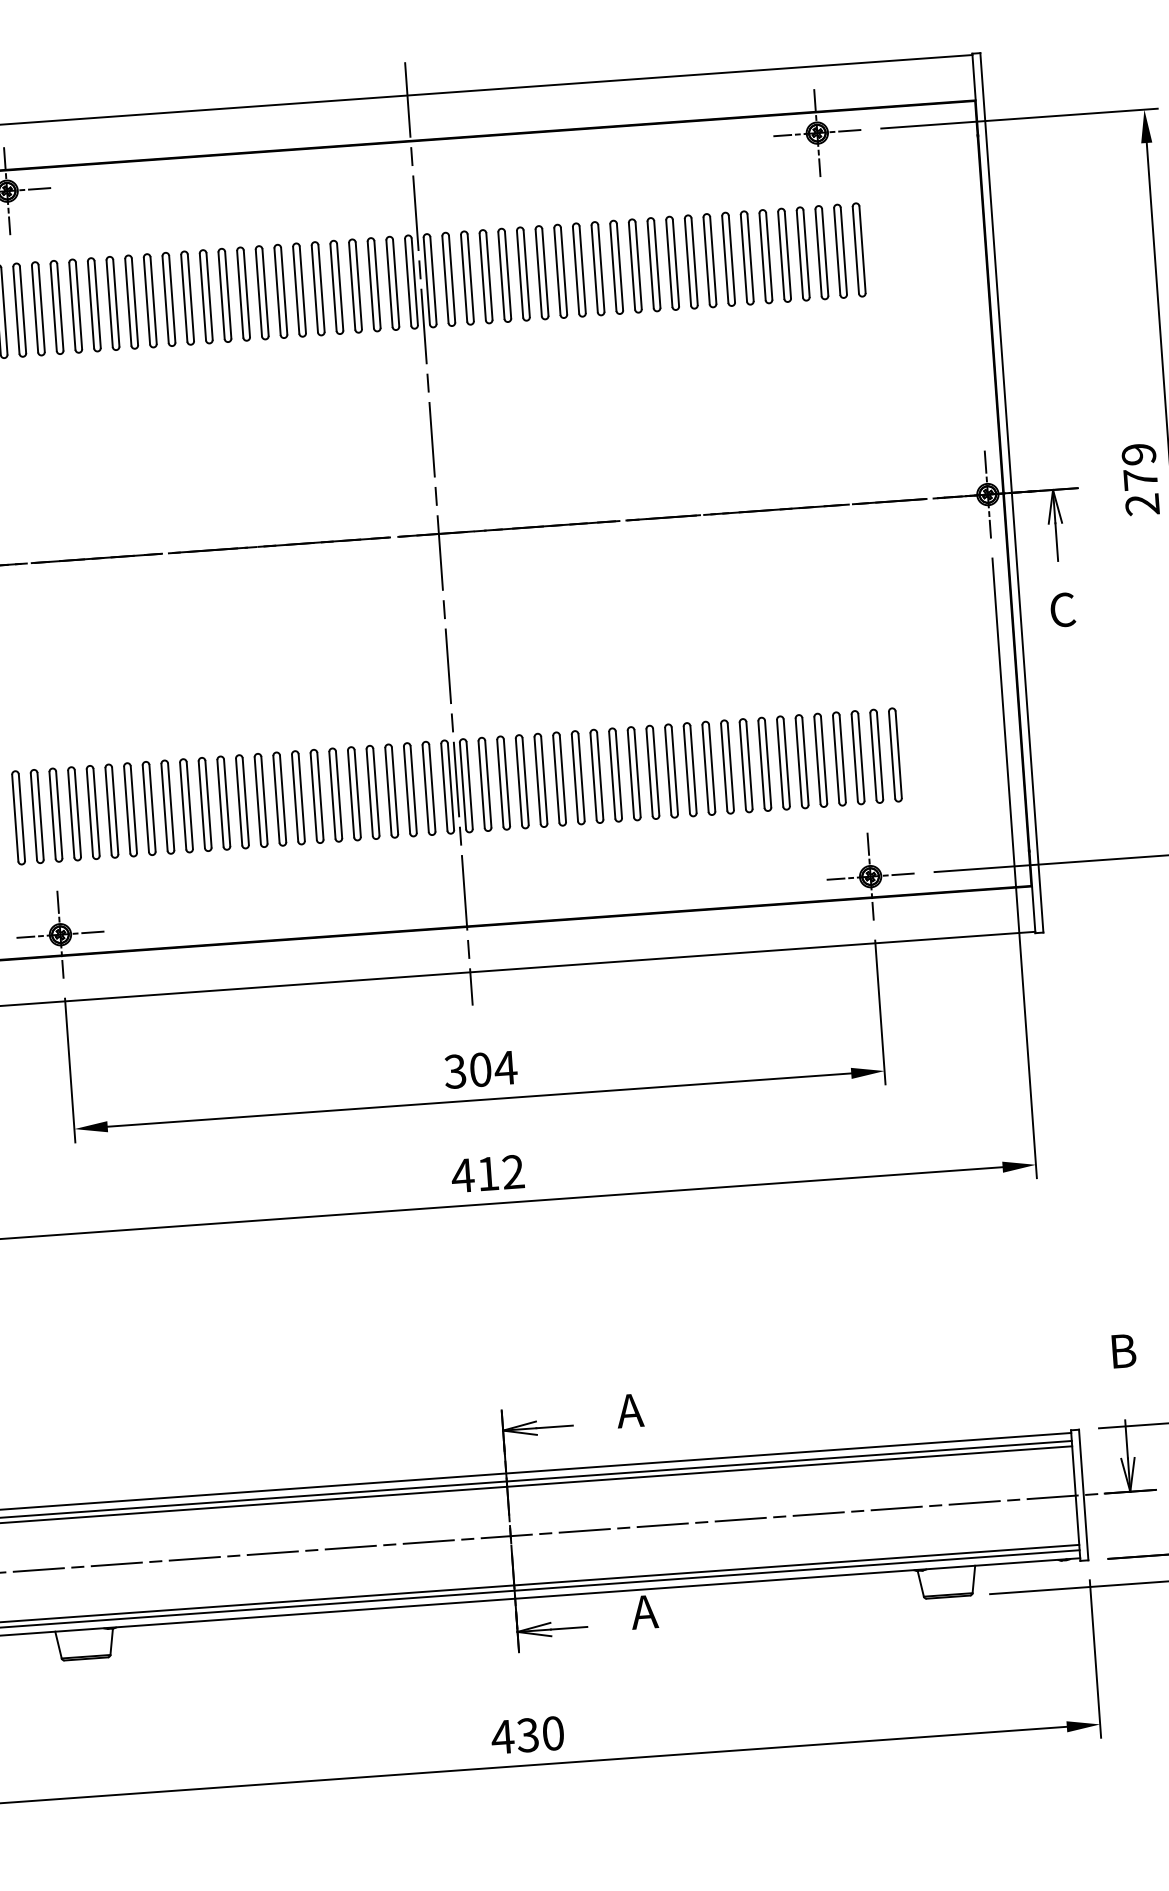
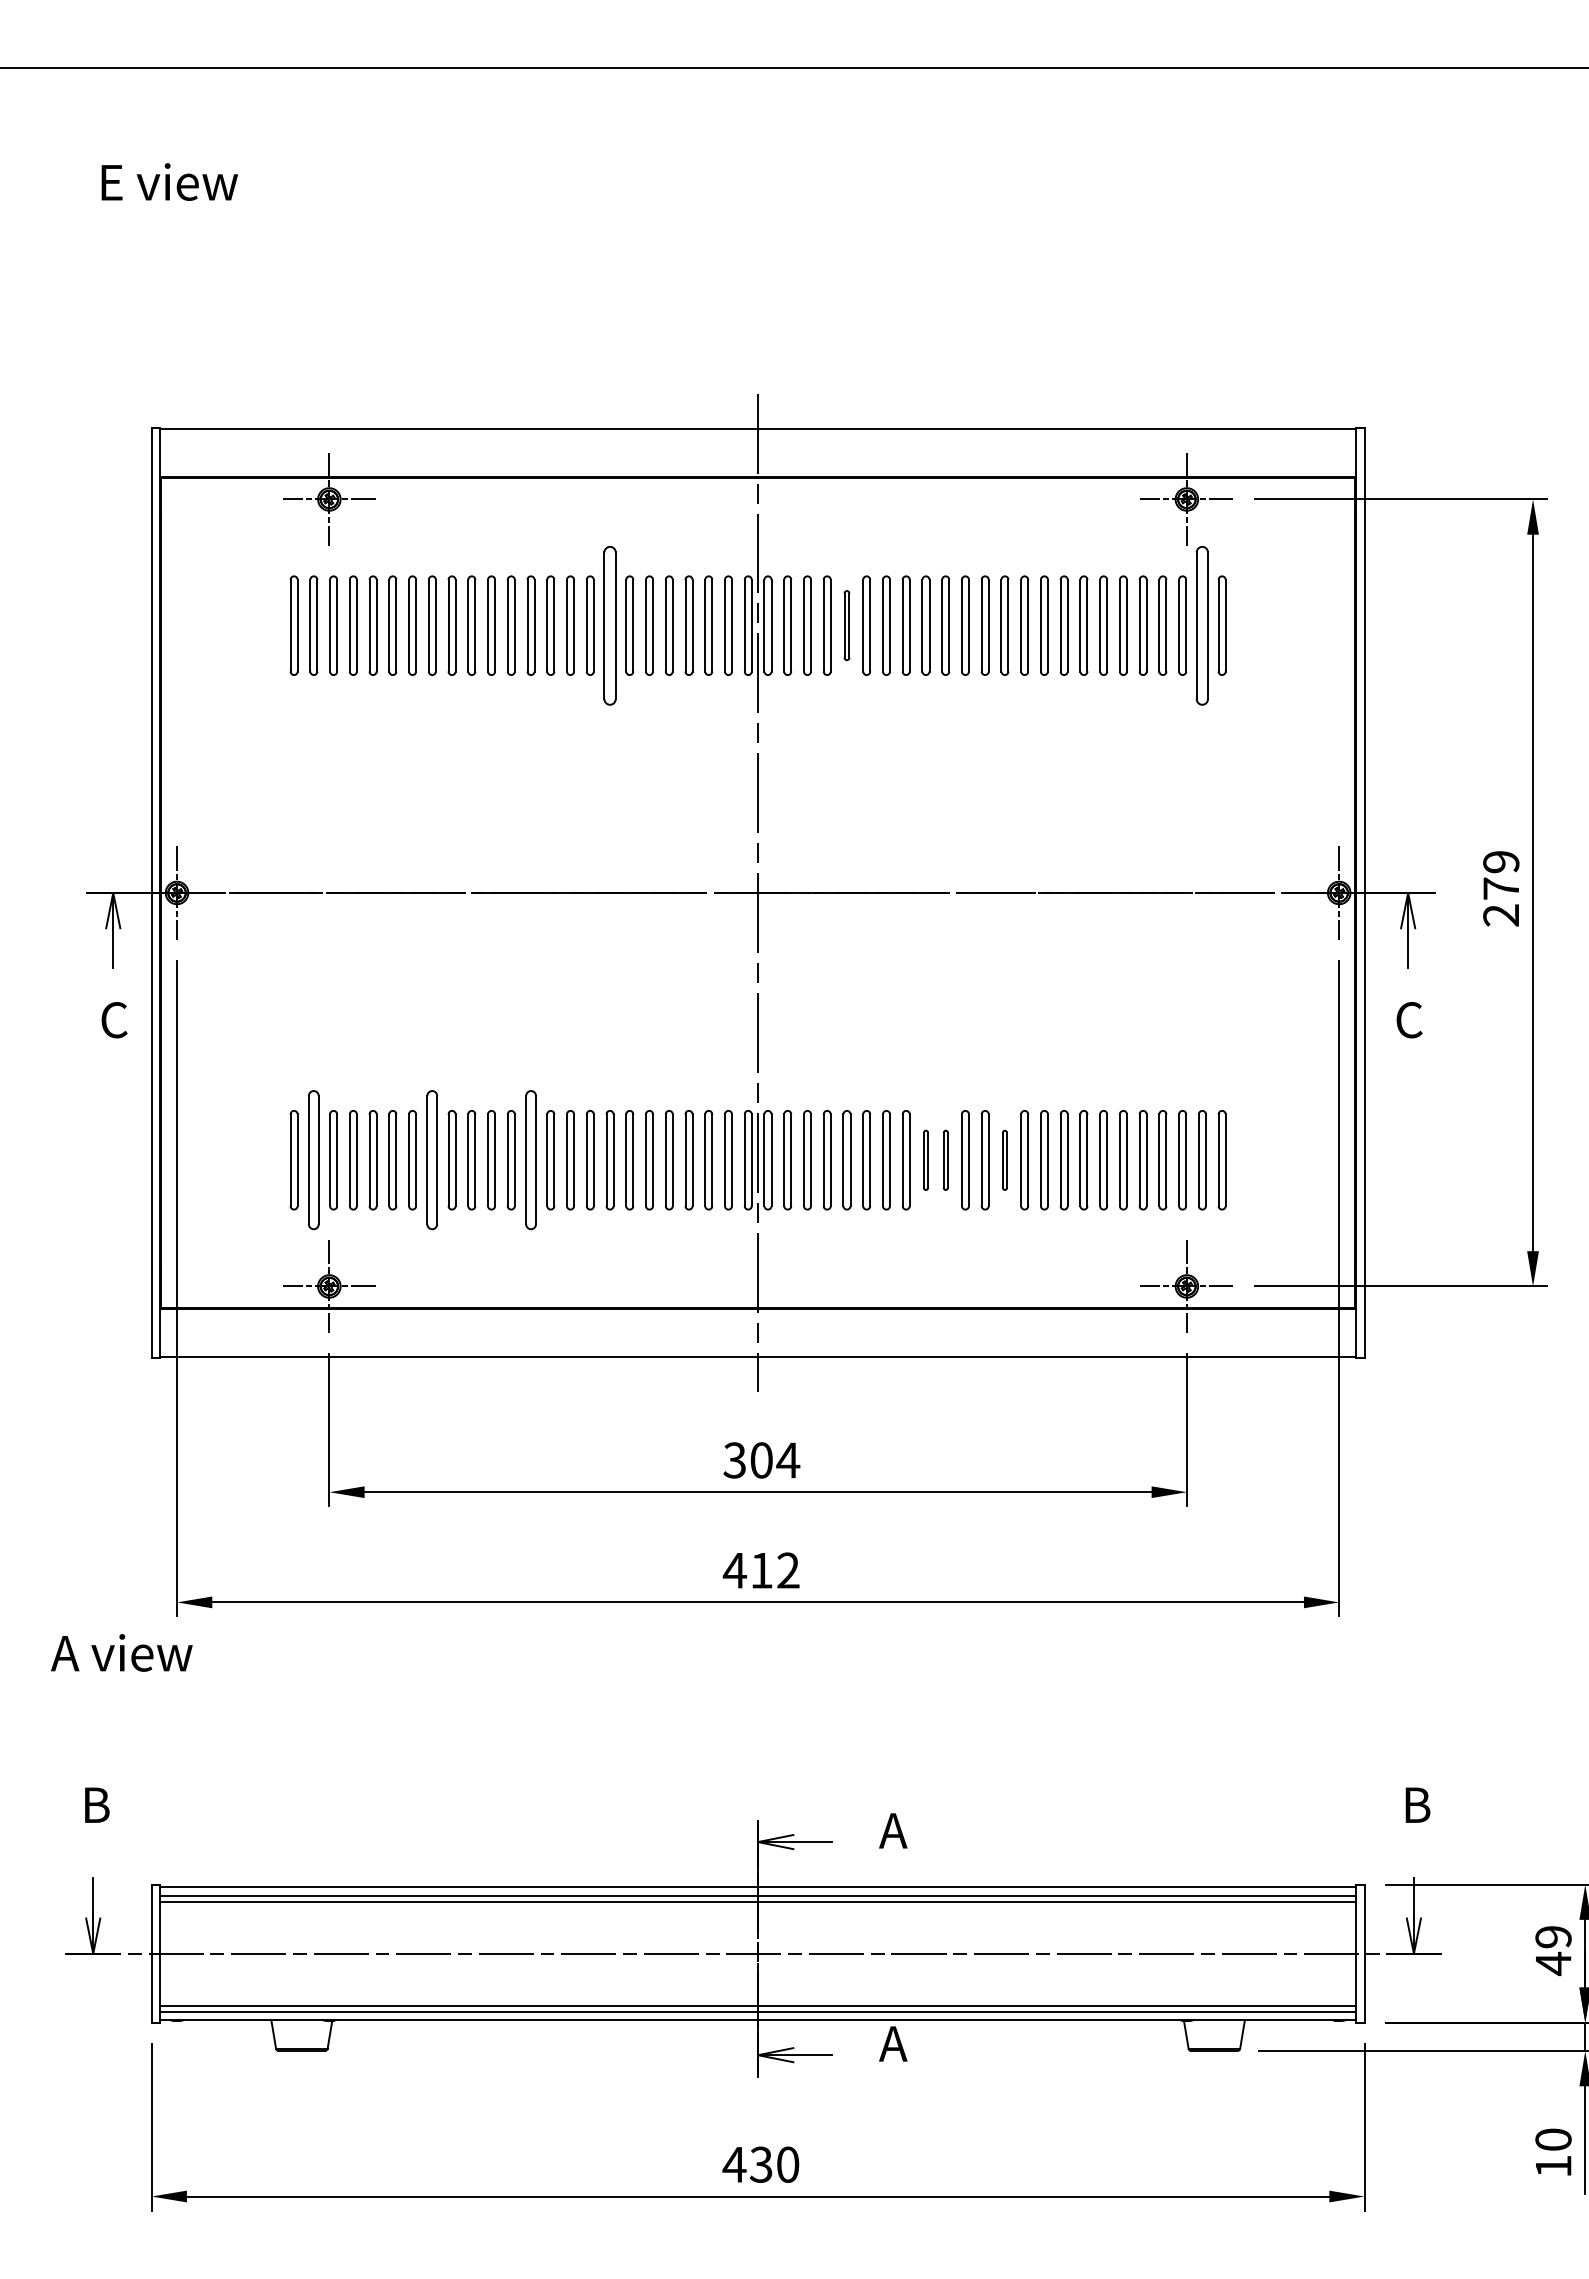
part: (840, 251) -> (1202, 625), size x1.6
part: (504, 275) -> (846, 625), size x0.7
part: (280, 291) -> (609, 625), size x1.6
part: (689, 770) -> (1004, 1160), size x0.6
part: (634, 773) -> (945, 1160), size x0.6
part: (615, 775) -> (925, 1160), size x0.6
part: (241, 802) -> (530, 1160), size x1.4
part: (149, 808) -> (432, 1160), size x1.4
part: (36, 816) -> (313, 1160), size x1.4

